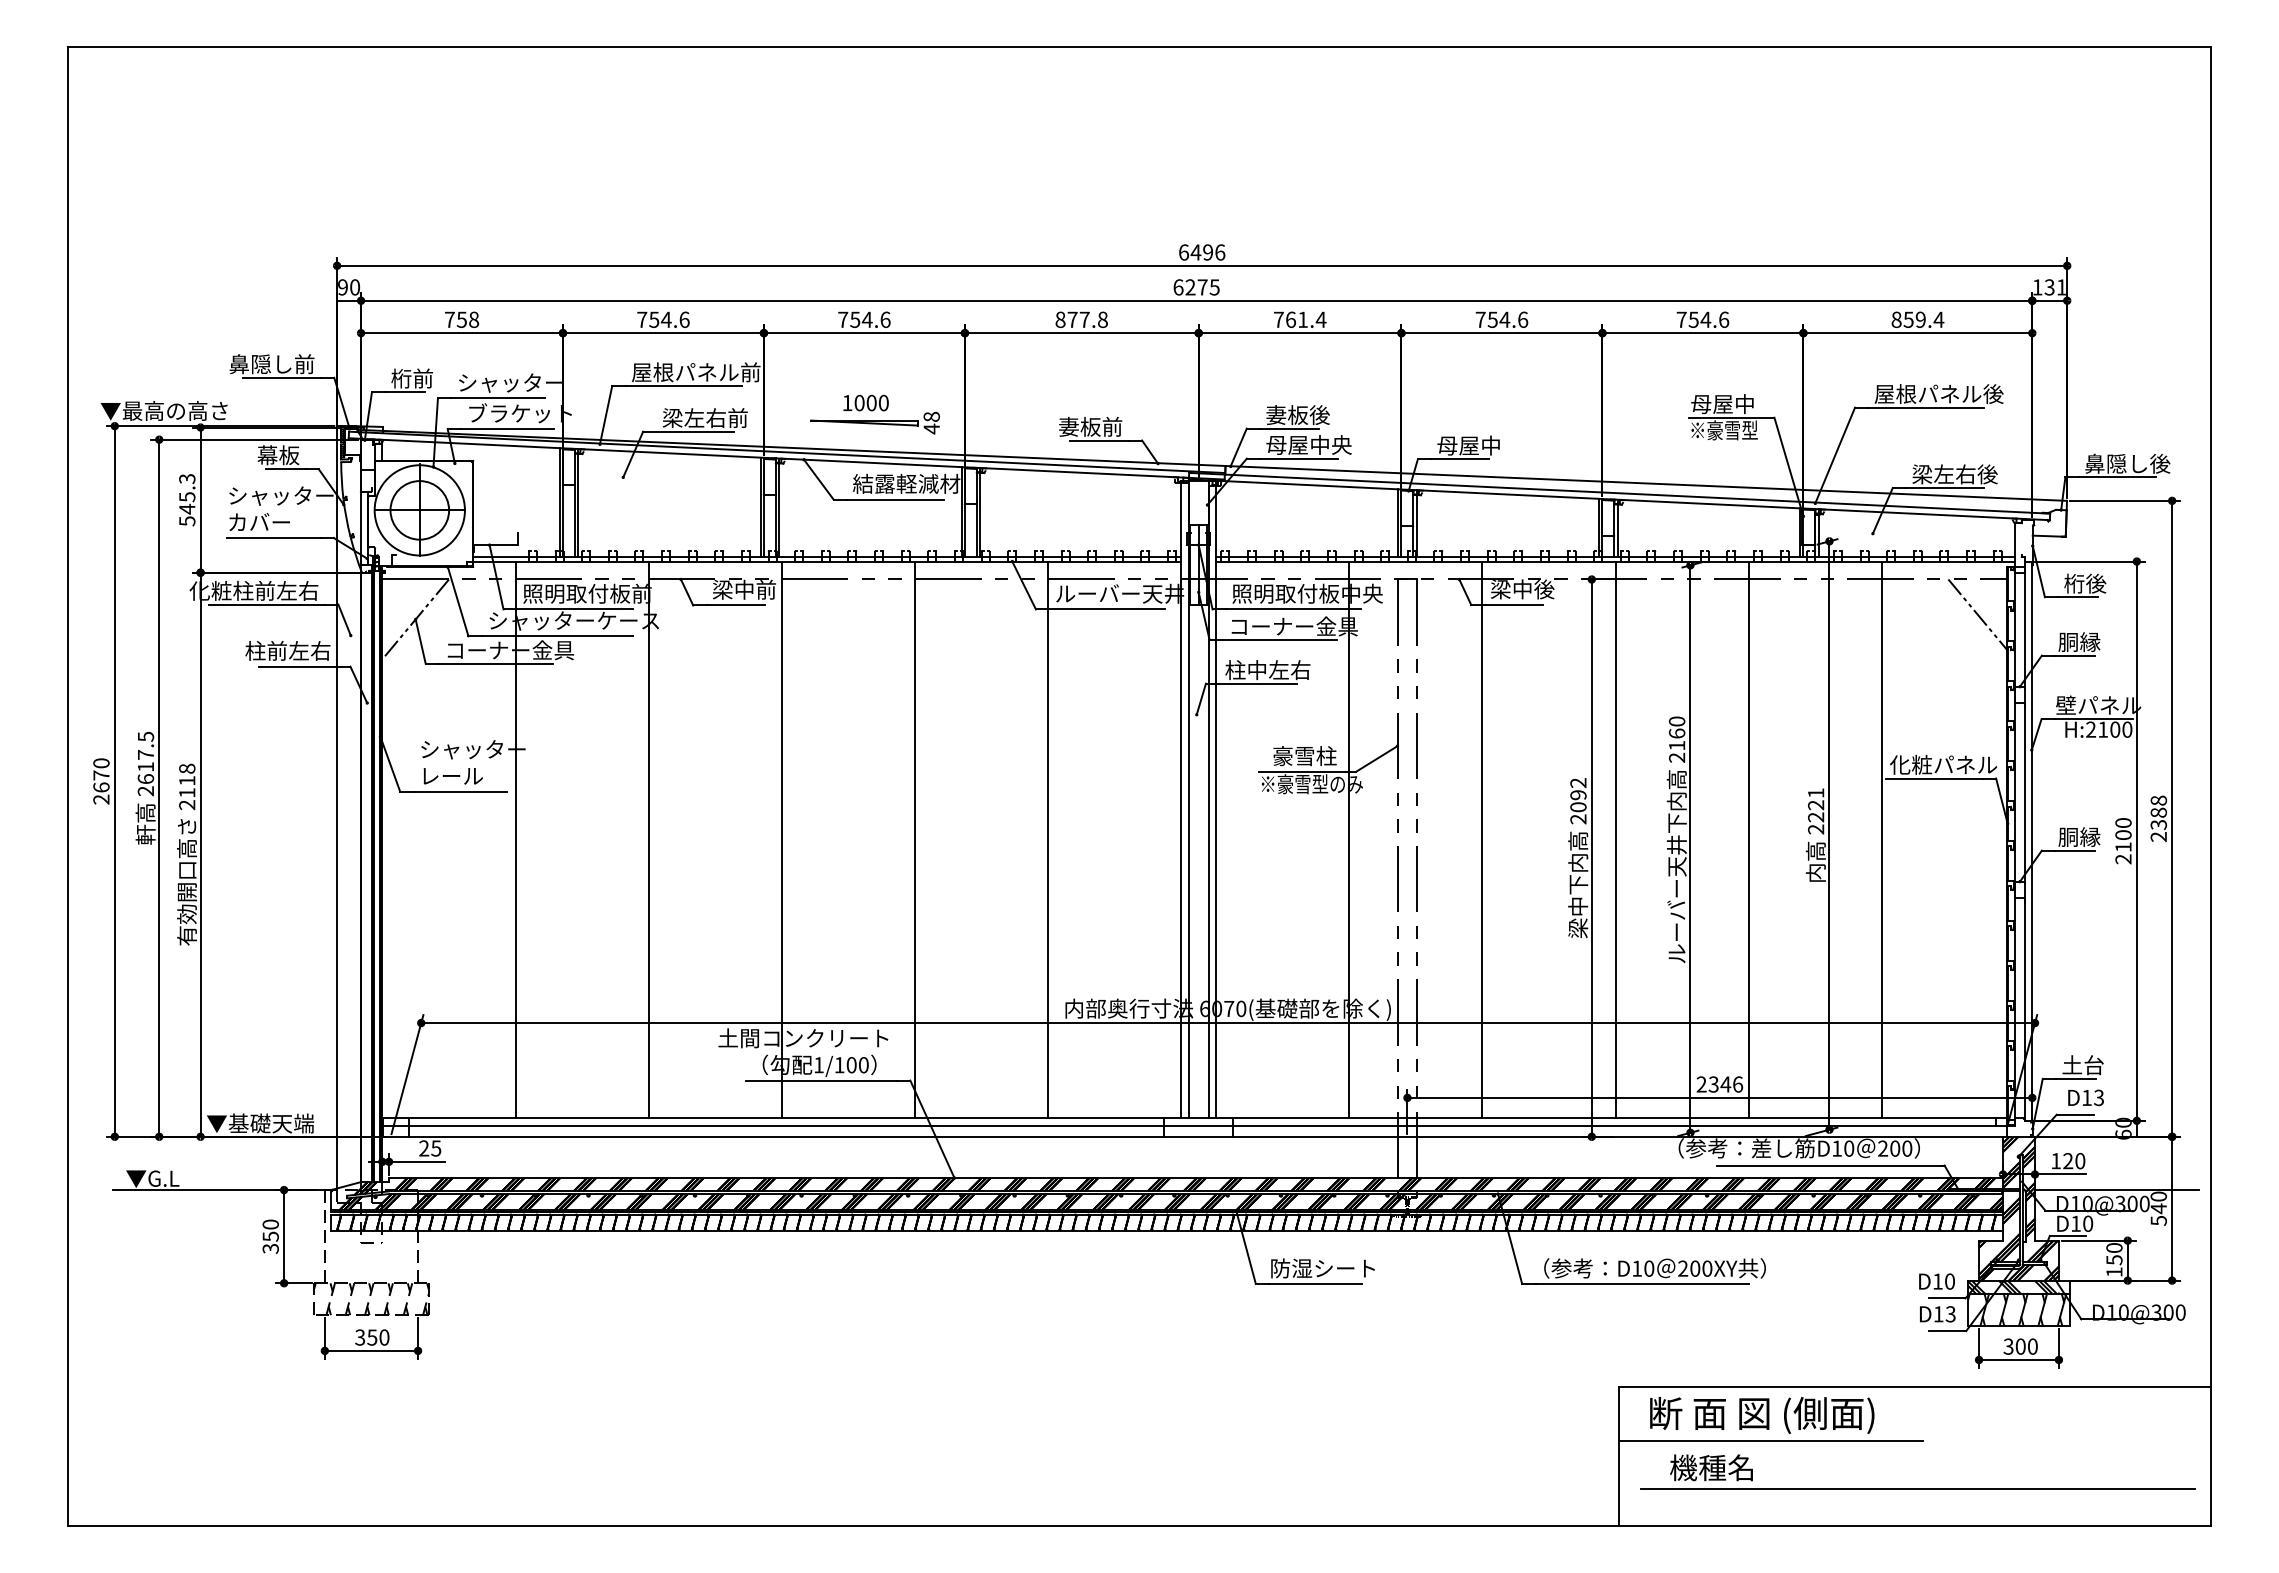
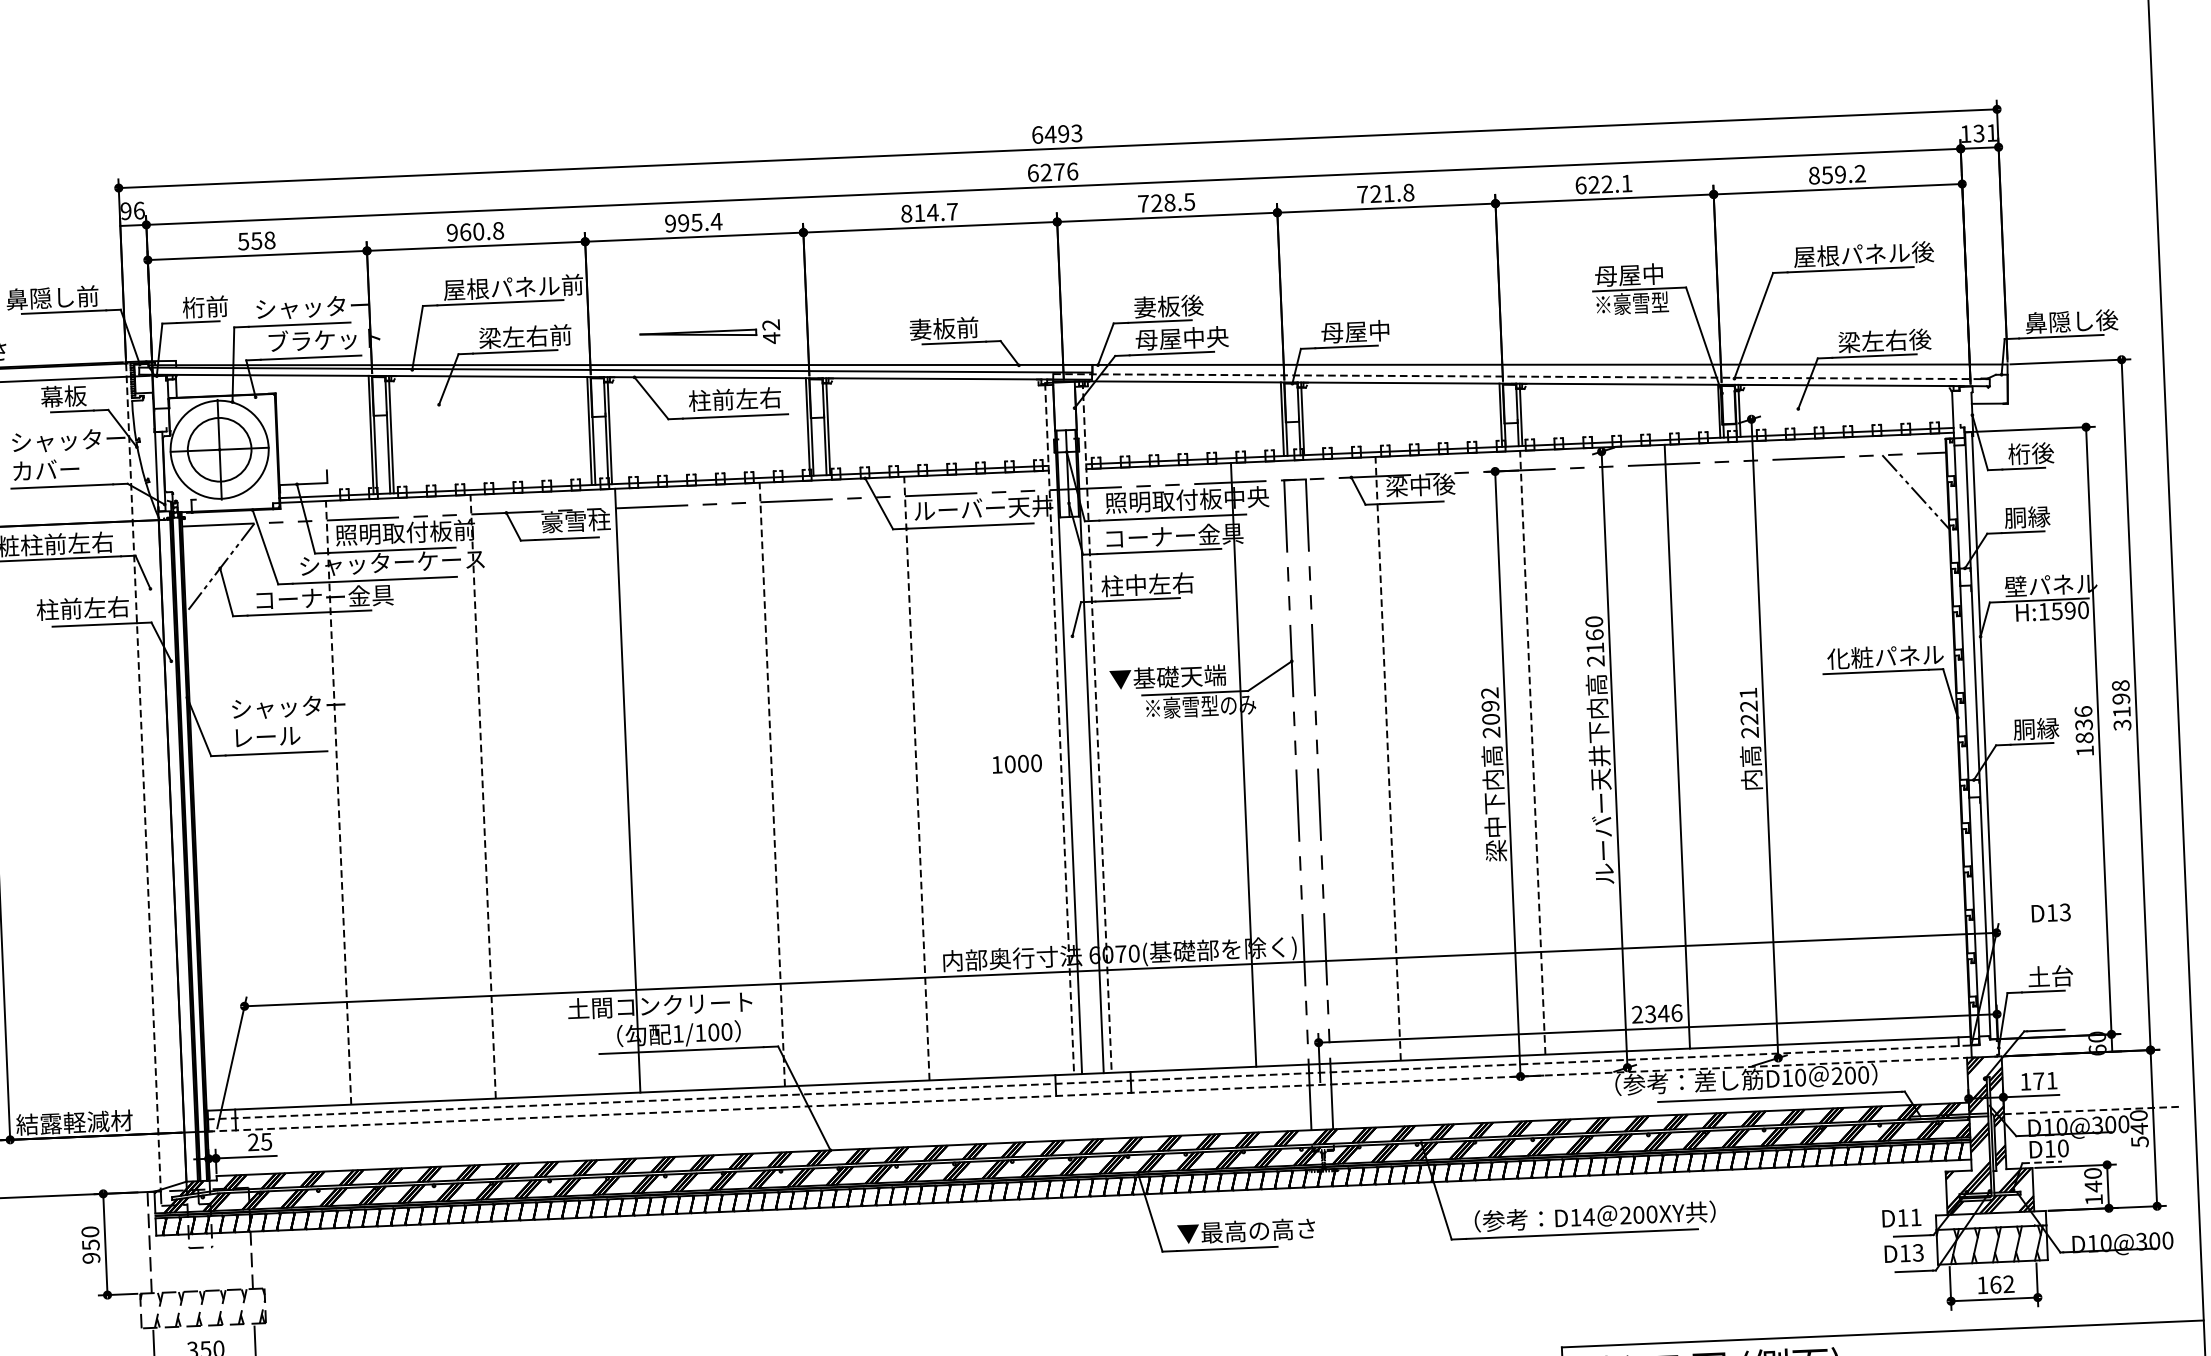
text: (1220, 252) -> (1077, 133), 6496 -> 6493
text: (355, 287) -> (139, 210), 90 -> 96
text: (1214, 287) -> (1072, 171), 6275 -> 6276
text: (449, 319) -> (243, 241), 758 -> 558
text: (663, 319) -> (475, 231), 754.6 -> 960.8
text: (864, 319) -> (693, 222), 754.6 -> 995.4
text: (1087, 319) -> (935, 212), 877.8 -> 814.7
text: (1306, 319) -> (1173, 202), 761.4 -> 728.5
text: (1507, 319) -> (1391, 193), 754.6 -> 721.8
text: (1702, 319) -> (1603, 184), 754.6 -> 622.1
text: (1938, 319) -> (1859, 173), 859.4 -> 859.2
text: (865, 402) -> (1016, 763), moved
text: (931, 416) -> (770, 324), 48 -> 42
text: (906, 483) -> (746, 398), 結露軽減材 -> 柱前左右
line: (1619, 493) -> (1521, 376), solid -> dashed
text: (744, 589) -> (575, 520), 梁中前 -> 豪雪柱
text: (2103, 729) -> (2057, 611), H:2100 -> H:1590
text: (1282, 756) -> (1167, 677), 豪雪柱 -> ▼基礎天端
line: (1181, 799) -> (1059, 729), solid -> dashed
line: (1216, 799) -> (1097, 727), solid -> dashed
line: (337, 808) -> (143, 777), solid -> dashed
text: (2158, 824) -> (2121, 711), 2388 -> 3198
line: (515, 839) -> (338, 802), solid -> dashed
line: (648, 839) -> (482, 796), solid -> dashed
line: (915, 839) -> (772, 784), solid -> dashed
line: (1048, 839) -> (917, 778), solid -> dashed
line: (1482, 839) -> (1388, 758), solid -> dashed
line: (1615, 839) -> (1532, 752), solid -> dashed
line: (1881, 839) -> (1821, 740), removed
text: (2123, 841) -> (2084, 731), 2100 -> 1836
text: (2085, 1097) -> (2050, 912), moved
text: (260, 1123) -> (74, 1122), ▼基礎天端 -> 結露軽減材
line: (1195, 1125) -> (1089, 1082), solid -> dashed
line: (1193, 1136) -> (1088, 1094), solid -> dashed
text: (2074, 1161) -> (2045, 1081), 120 -> 171
line: (2116, 1190) -> (2092, 1110), solid -> dashed
line: (2068, 1235) -> (2042, 1162), solid -> dashed
text: (270, 1248) -> (91, 1257), 350 -> 950
text: (2114, 1259) -> (2093, 1185), 150 -> 140
text: (1333, 1268) -> (1246, 1231), 防湿シート -> ▼最高の高さ
text: (1648, 1268) -> (1588, 1216), D10 -> D14
text: (1949, 1281) -> (1915, 1217), D10 -> D11
hatch: (2012, 1286) -> (1984, 1219), removed
text: (2020, 1346) -> (1995, 1284), 300 -> 162

